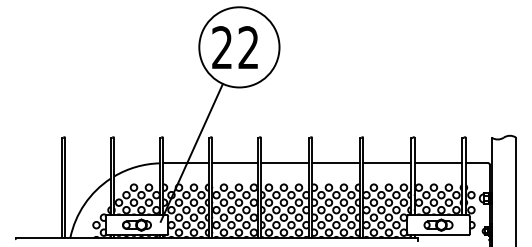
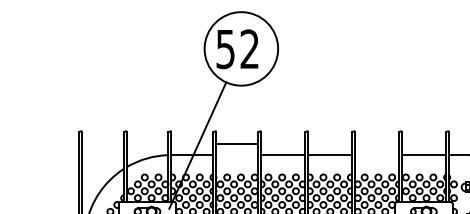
text: (221, 47) -> (224, 49), 22 -> 52
line: (234, 163) -> (236, 144), moved
line: (387, 163) -> (377, 155), removed

